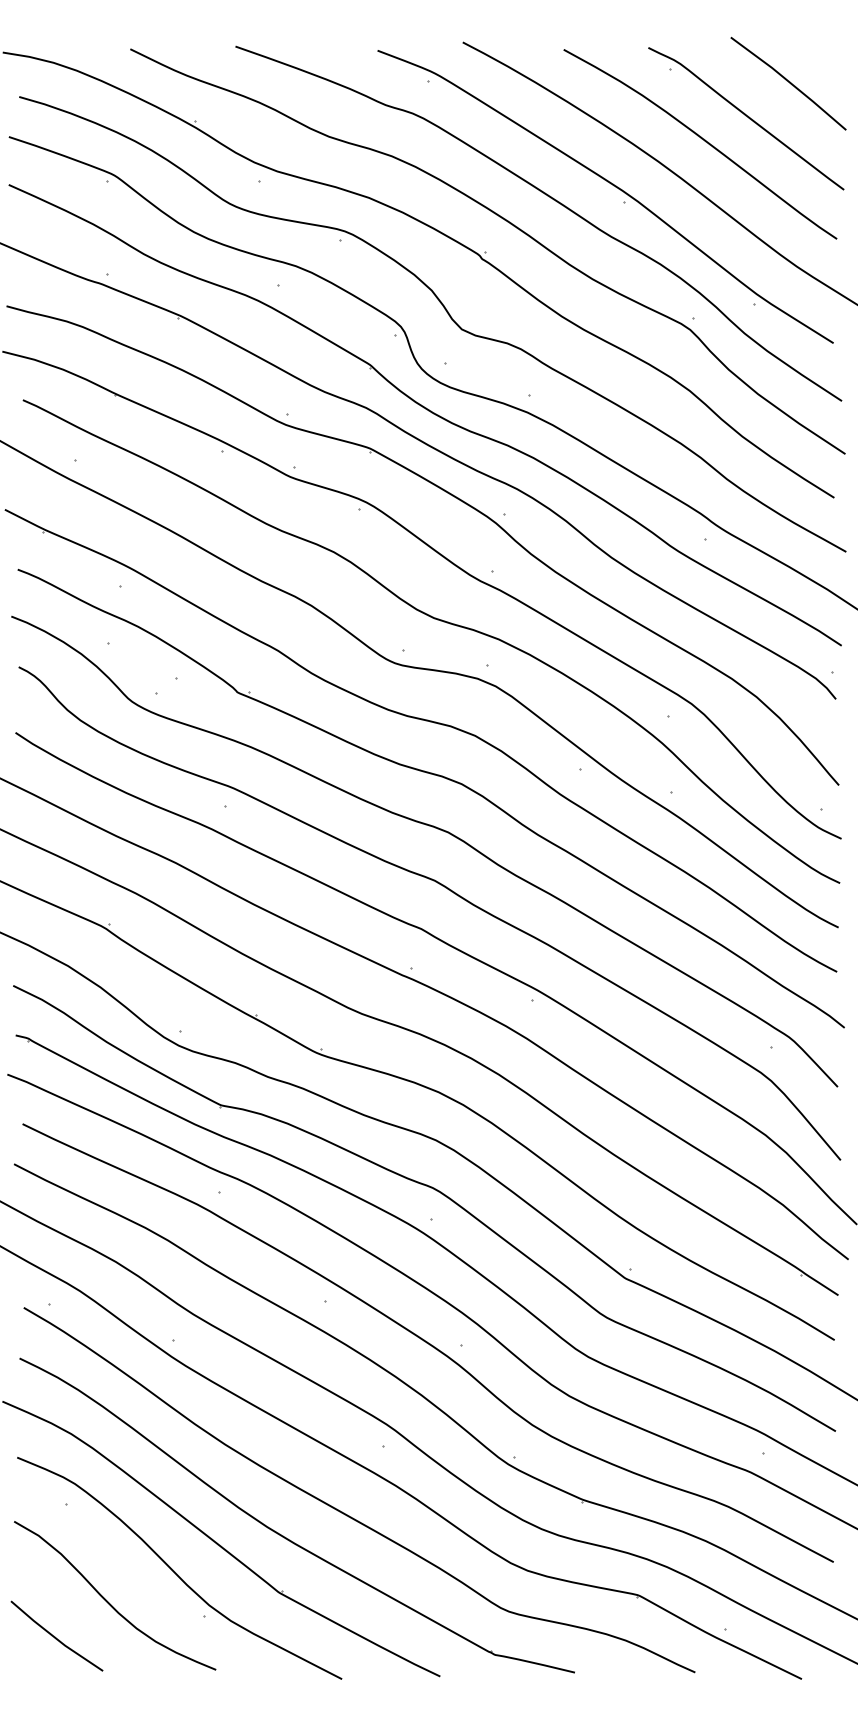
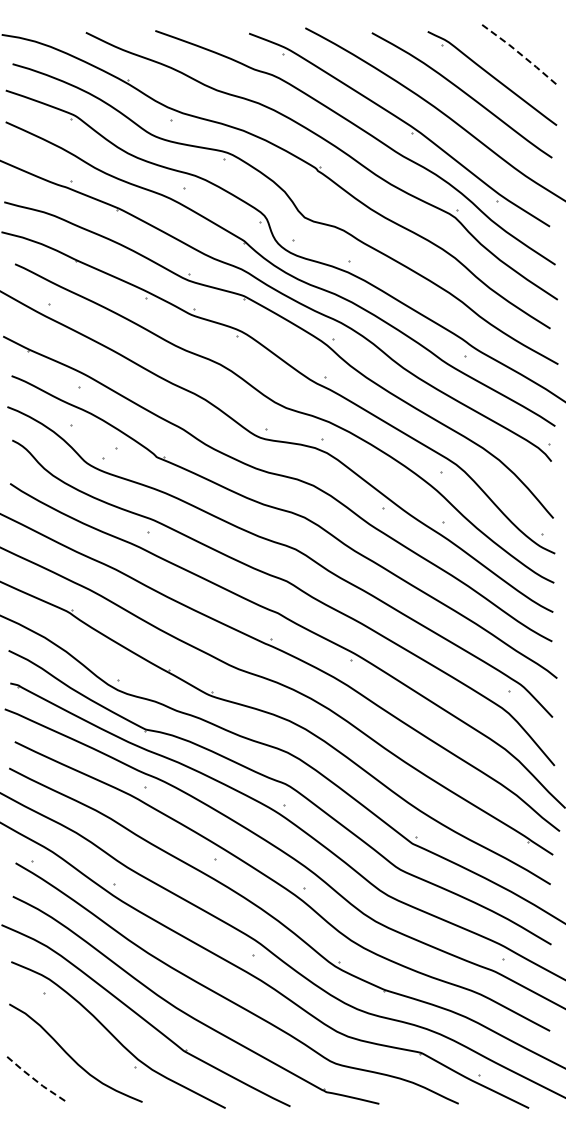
line: (790, 82) -> (521, 54), solid -> dashed
line: (55, 1638) -> (36, 1081), solid -> dashed

